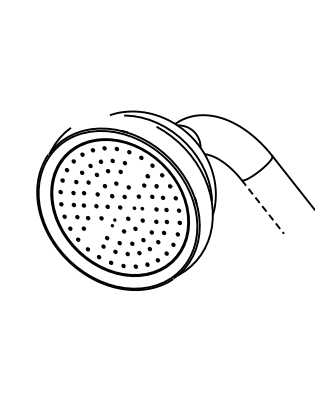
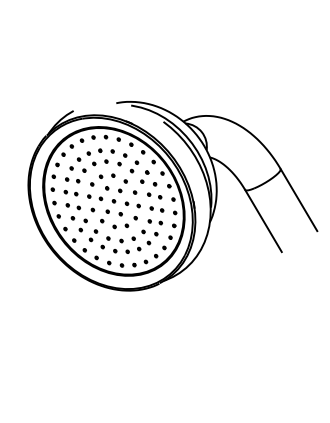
part: (134, 172) -> (133, 166), added
line: (263, 207) -> (264, 221), dashed -> solid
part: (138, 208) -> (133, 204), size x1.43
part: (113, 222) -> (104, 216), size x1.67
part: (94, 233) -> (83, 224), added

